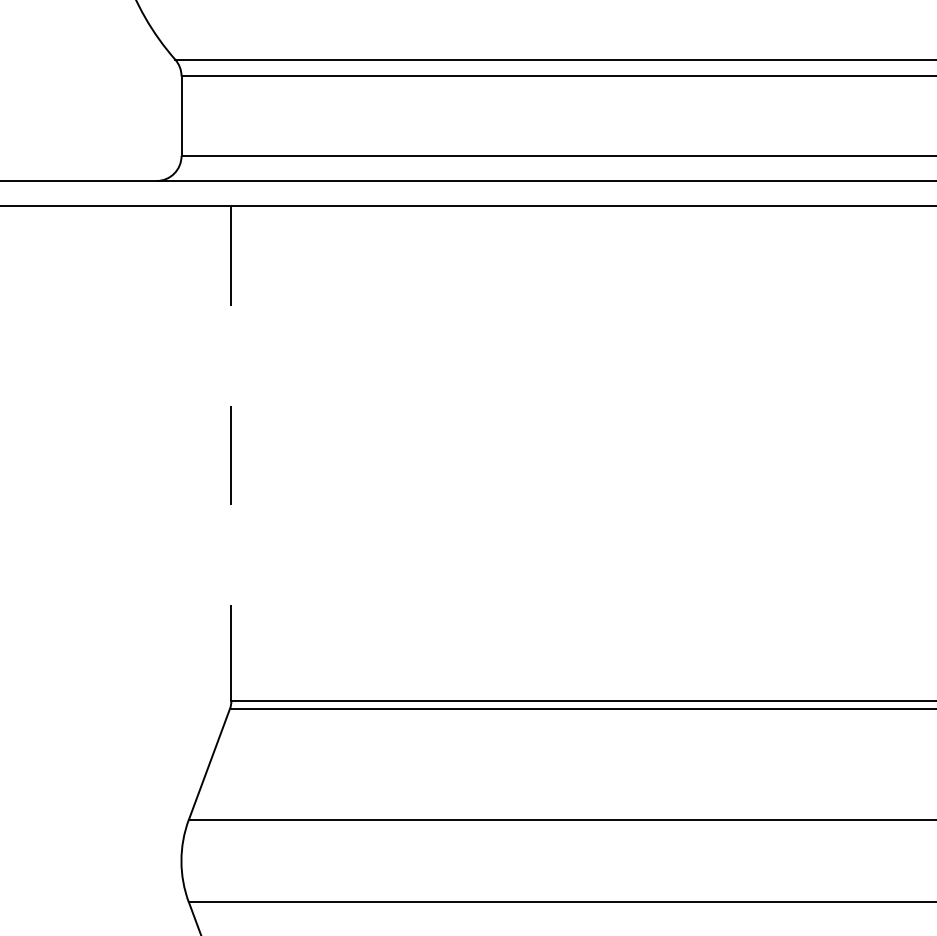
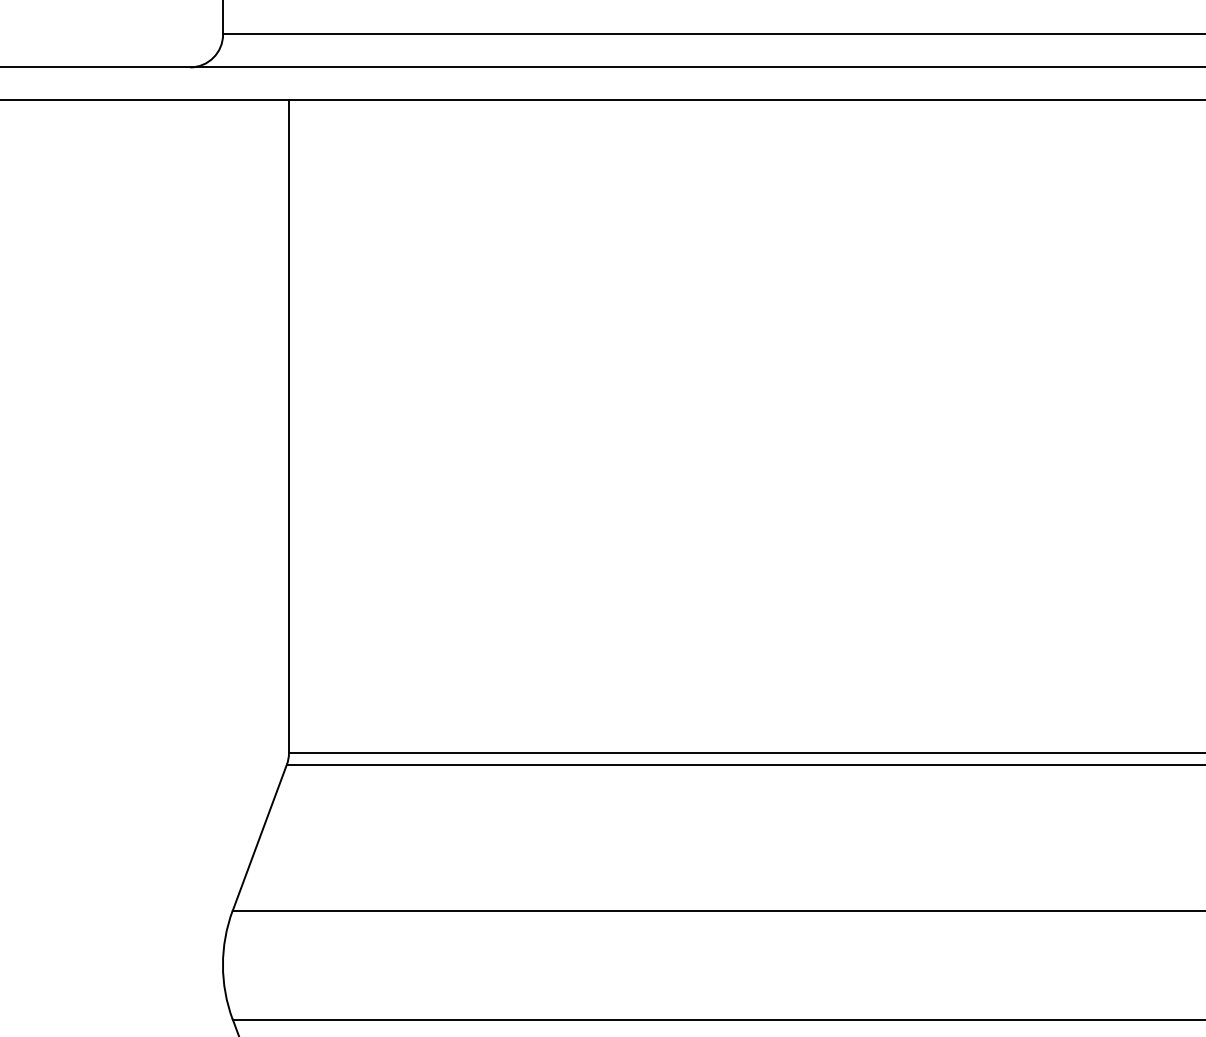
line: (231, 453) -> (289, 427), dashed -> solid

